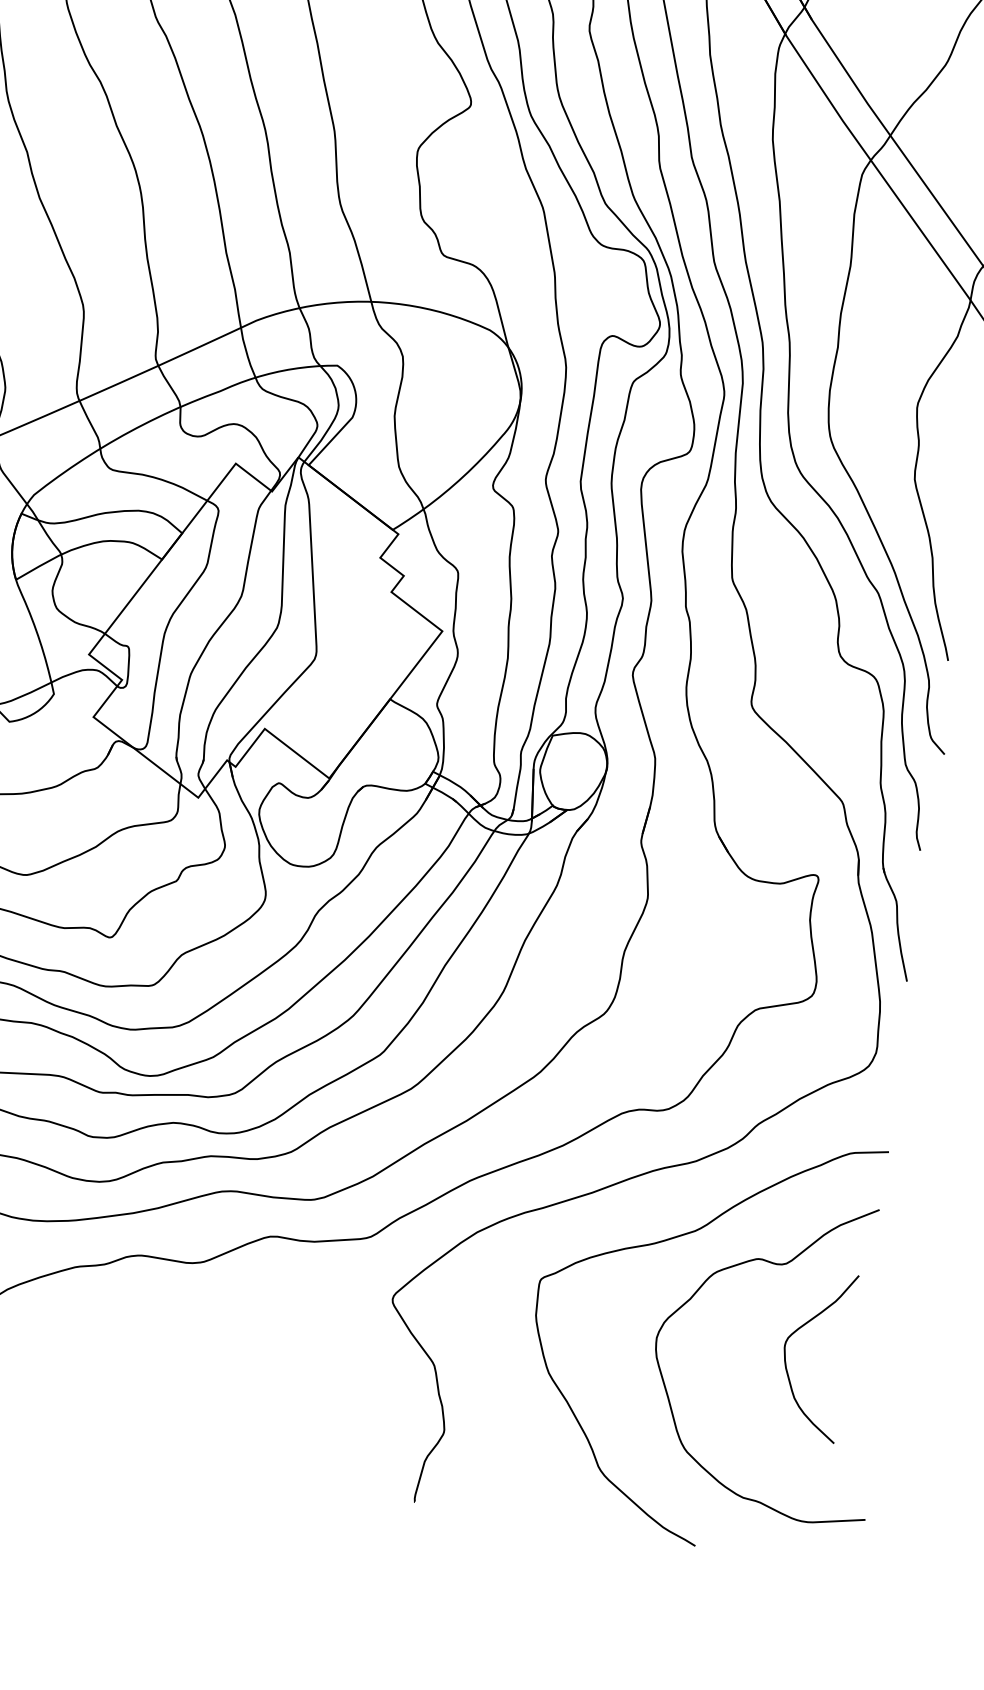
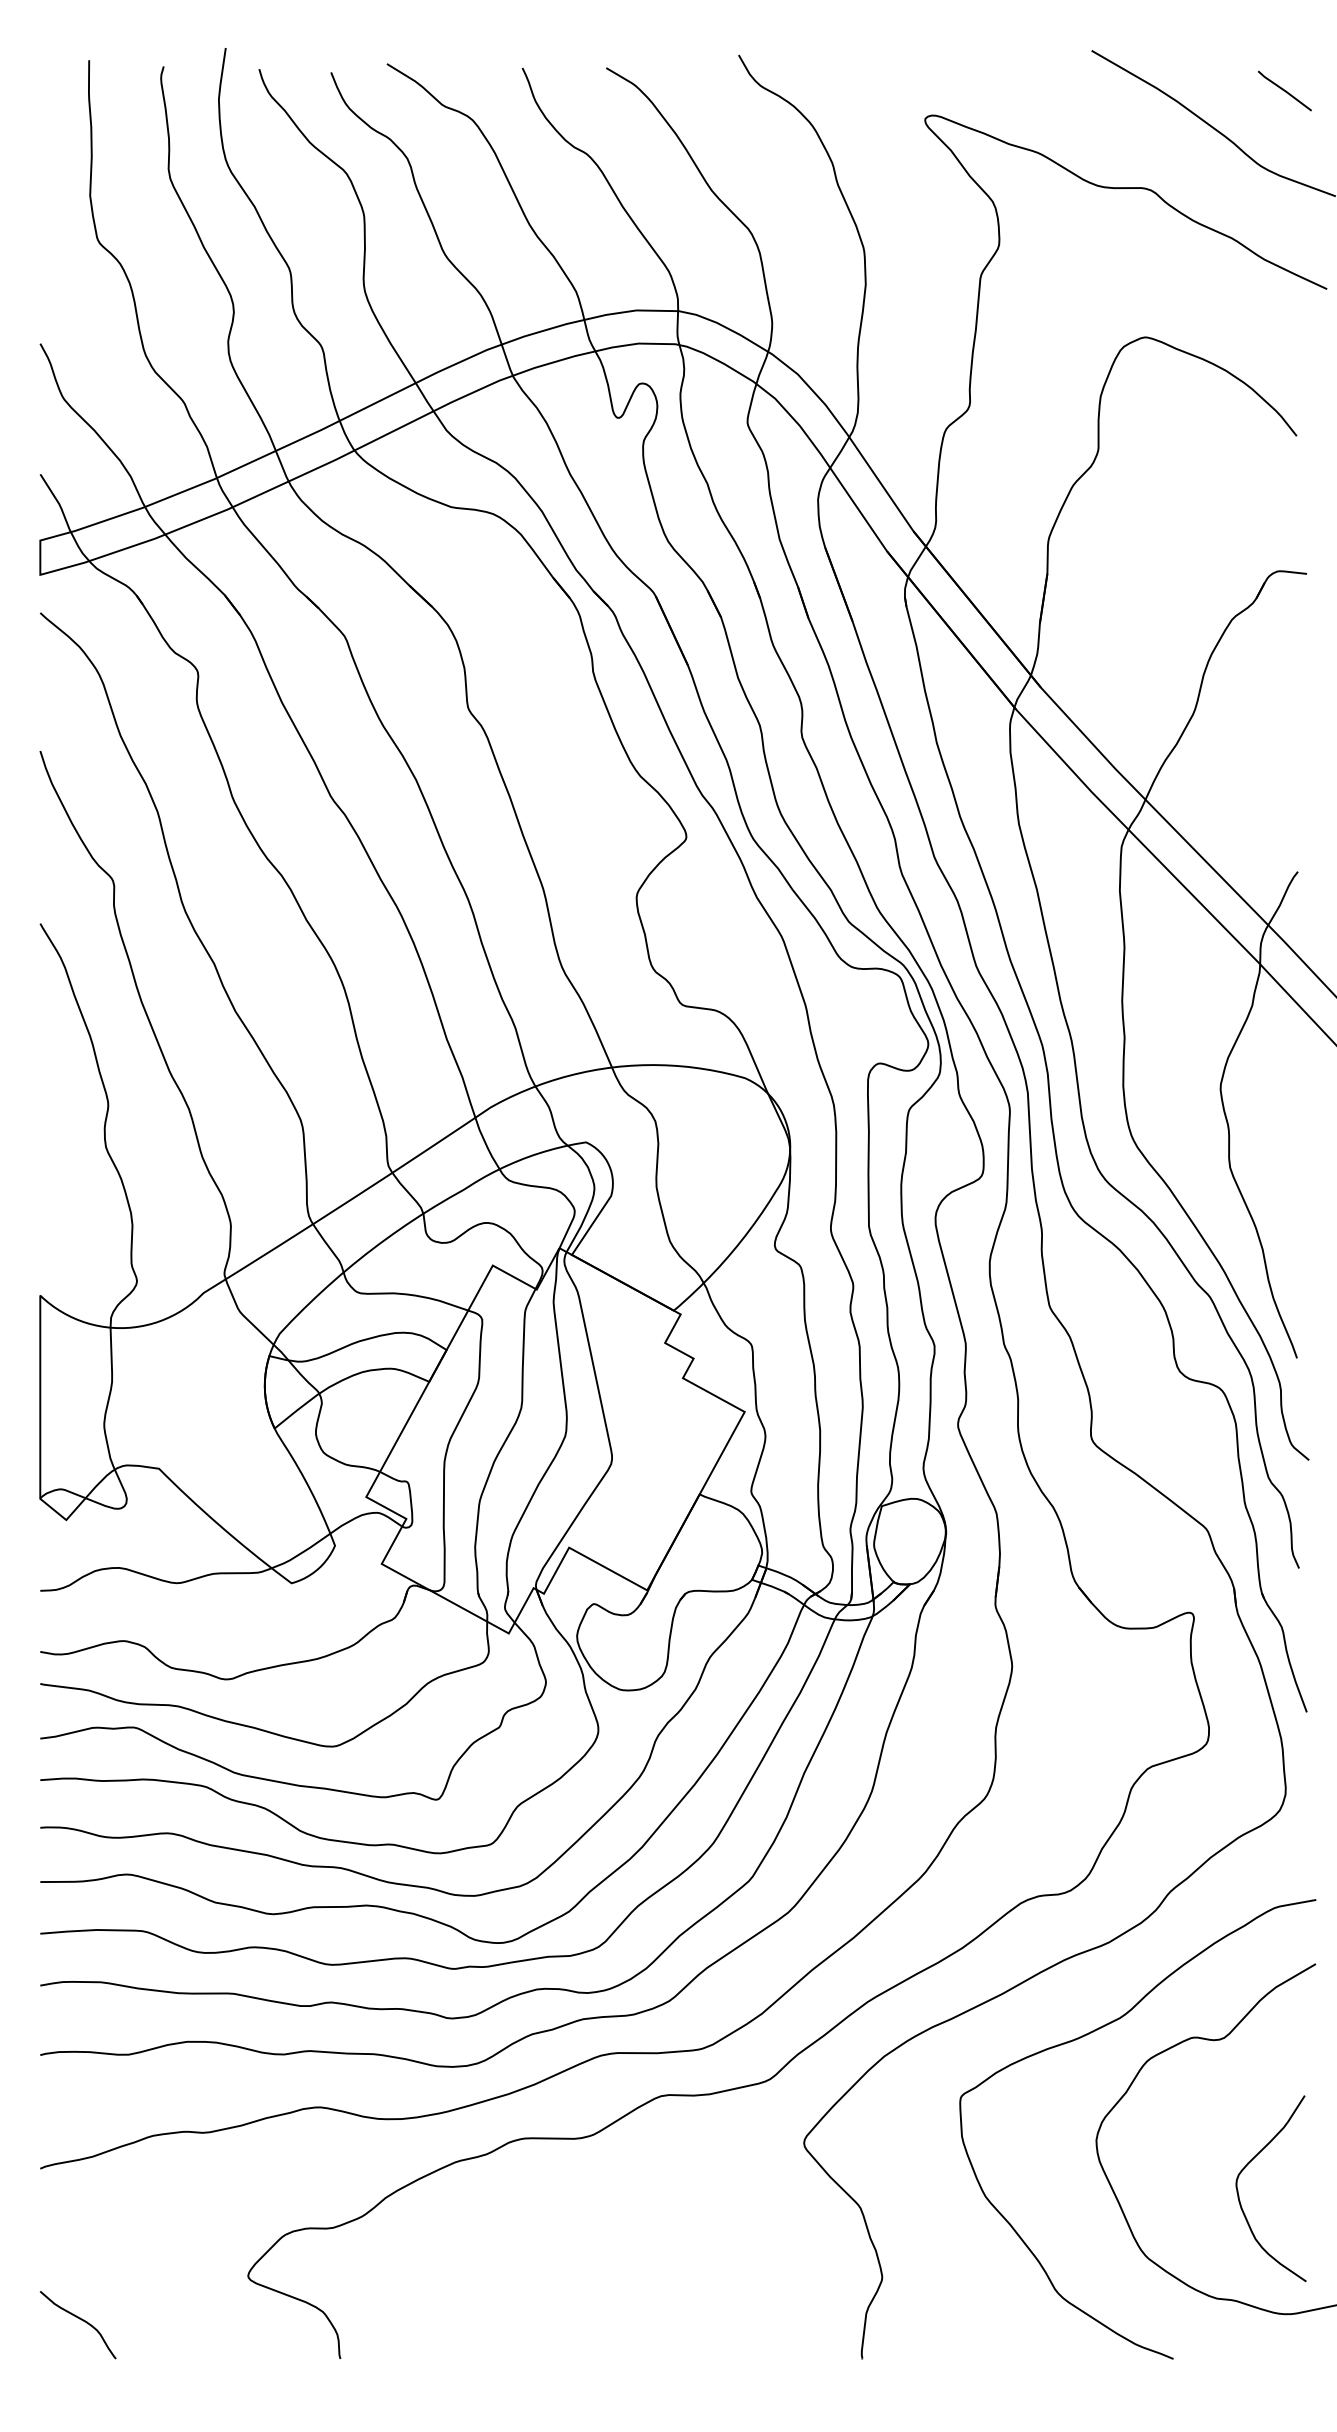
curve: (786, 1356) -> (1239, 2195), moved

